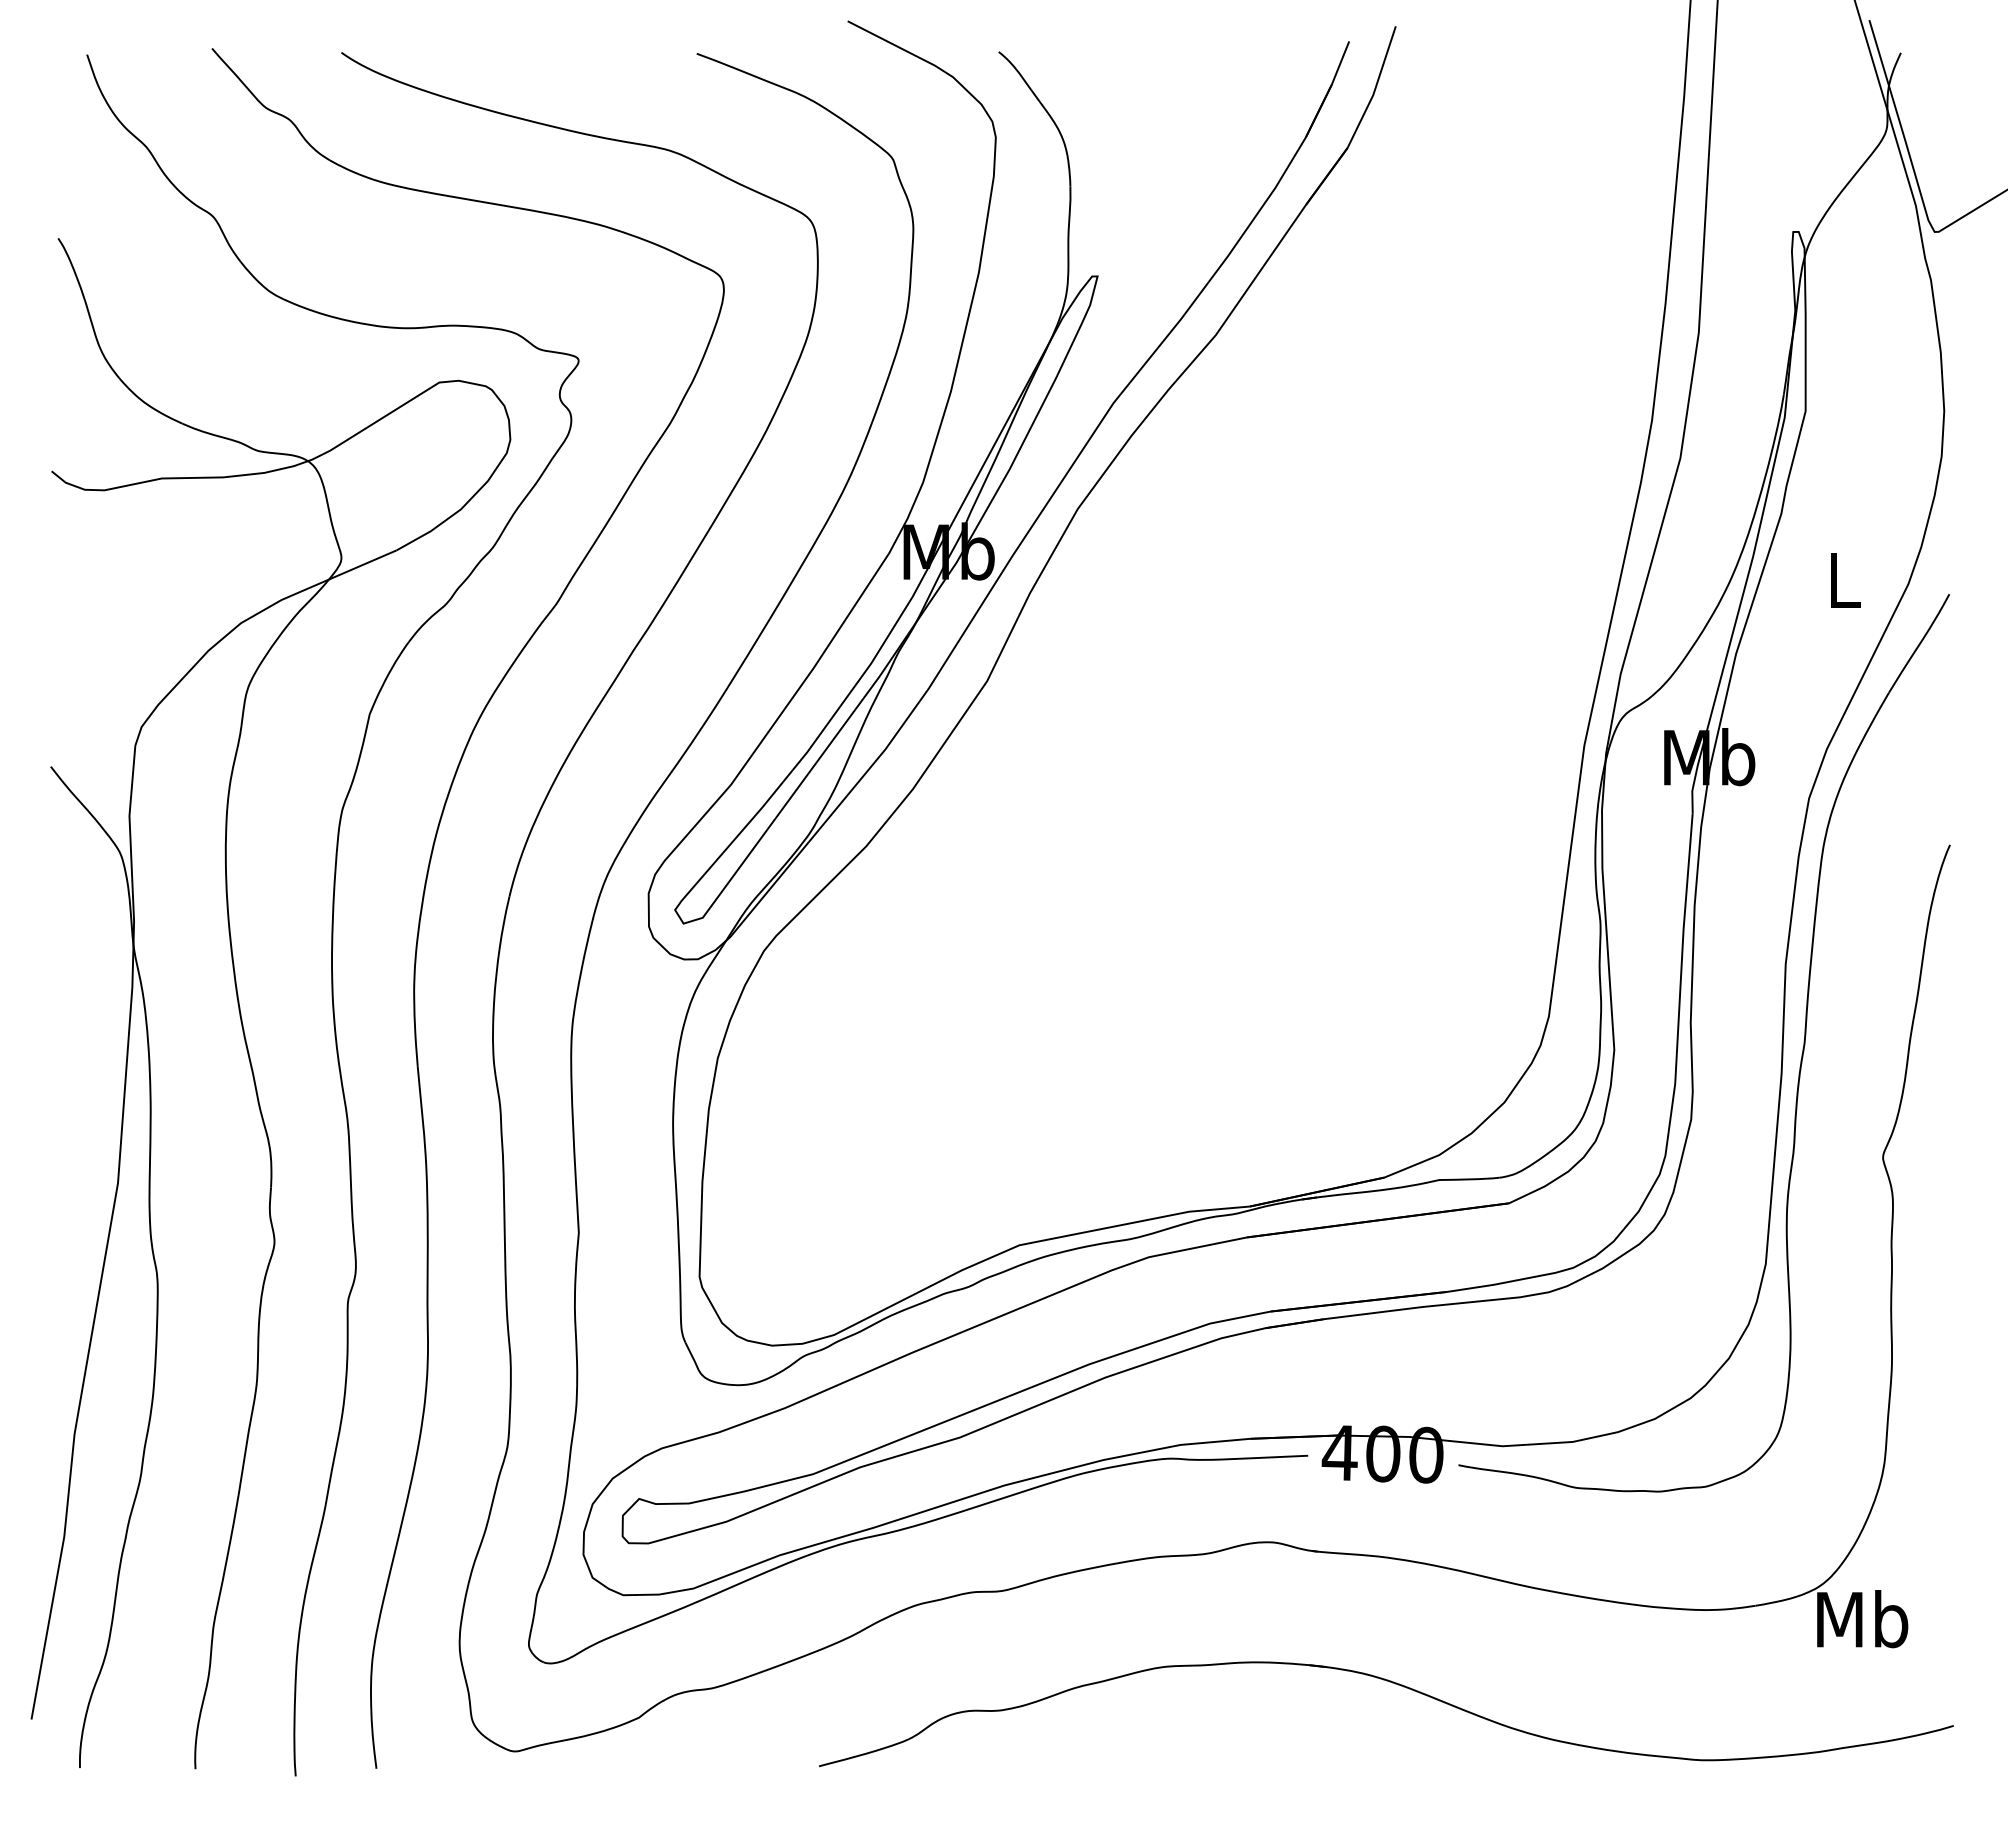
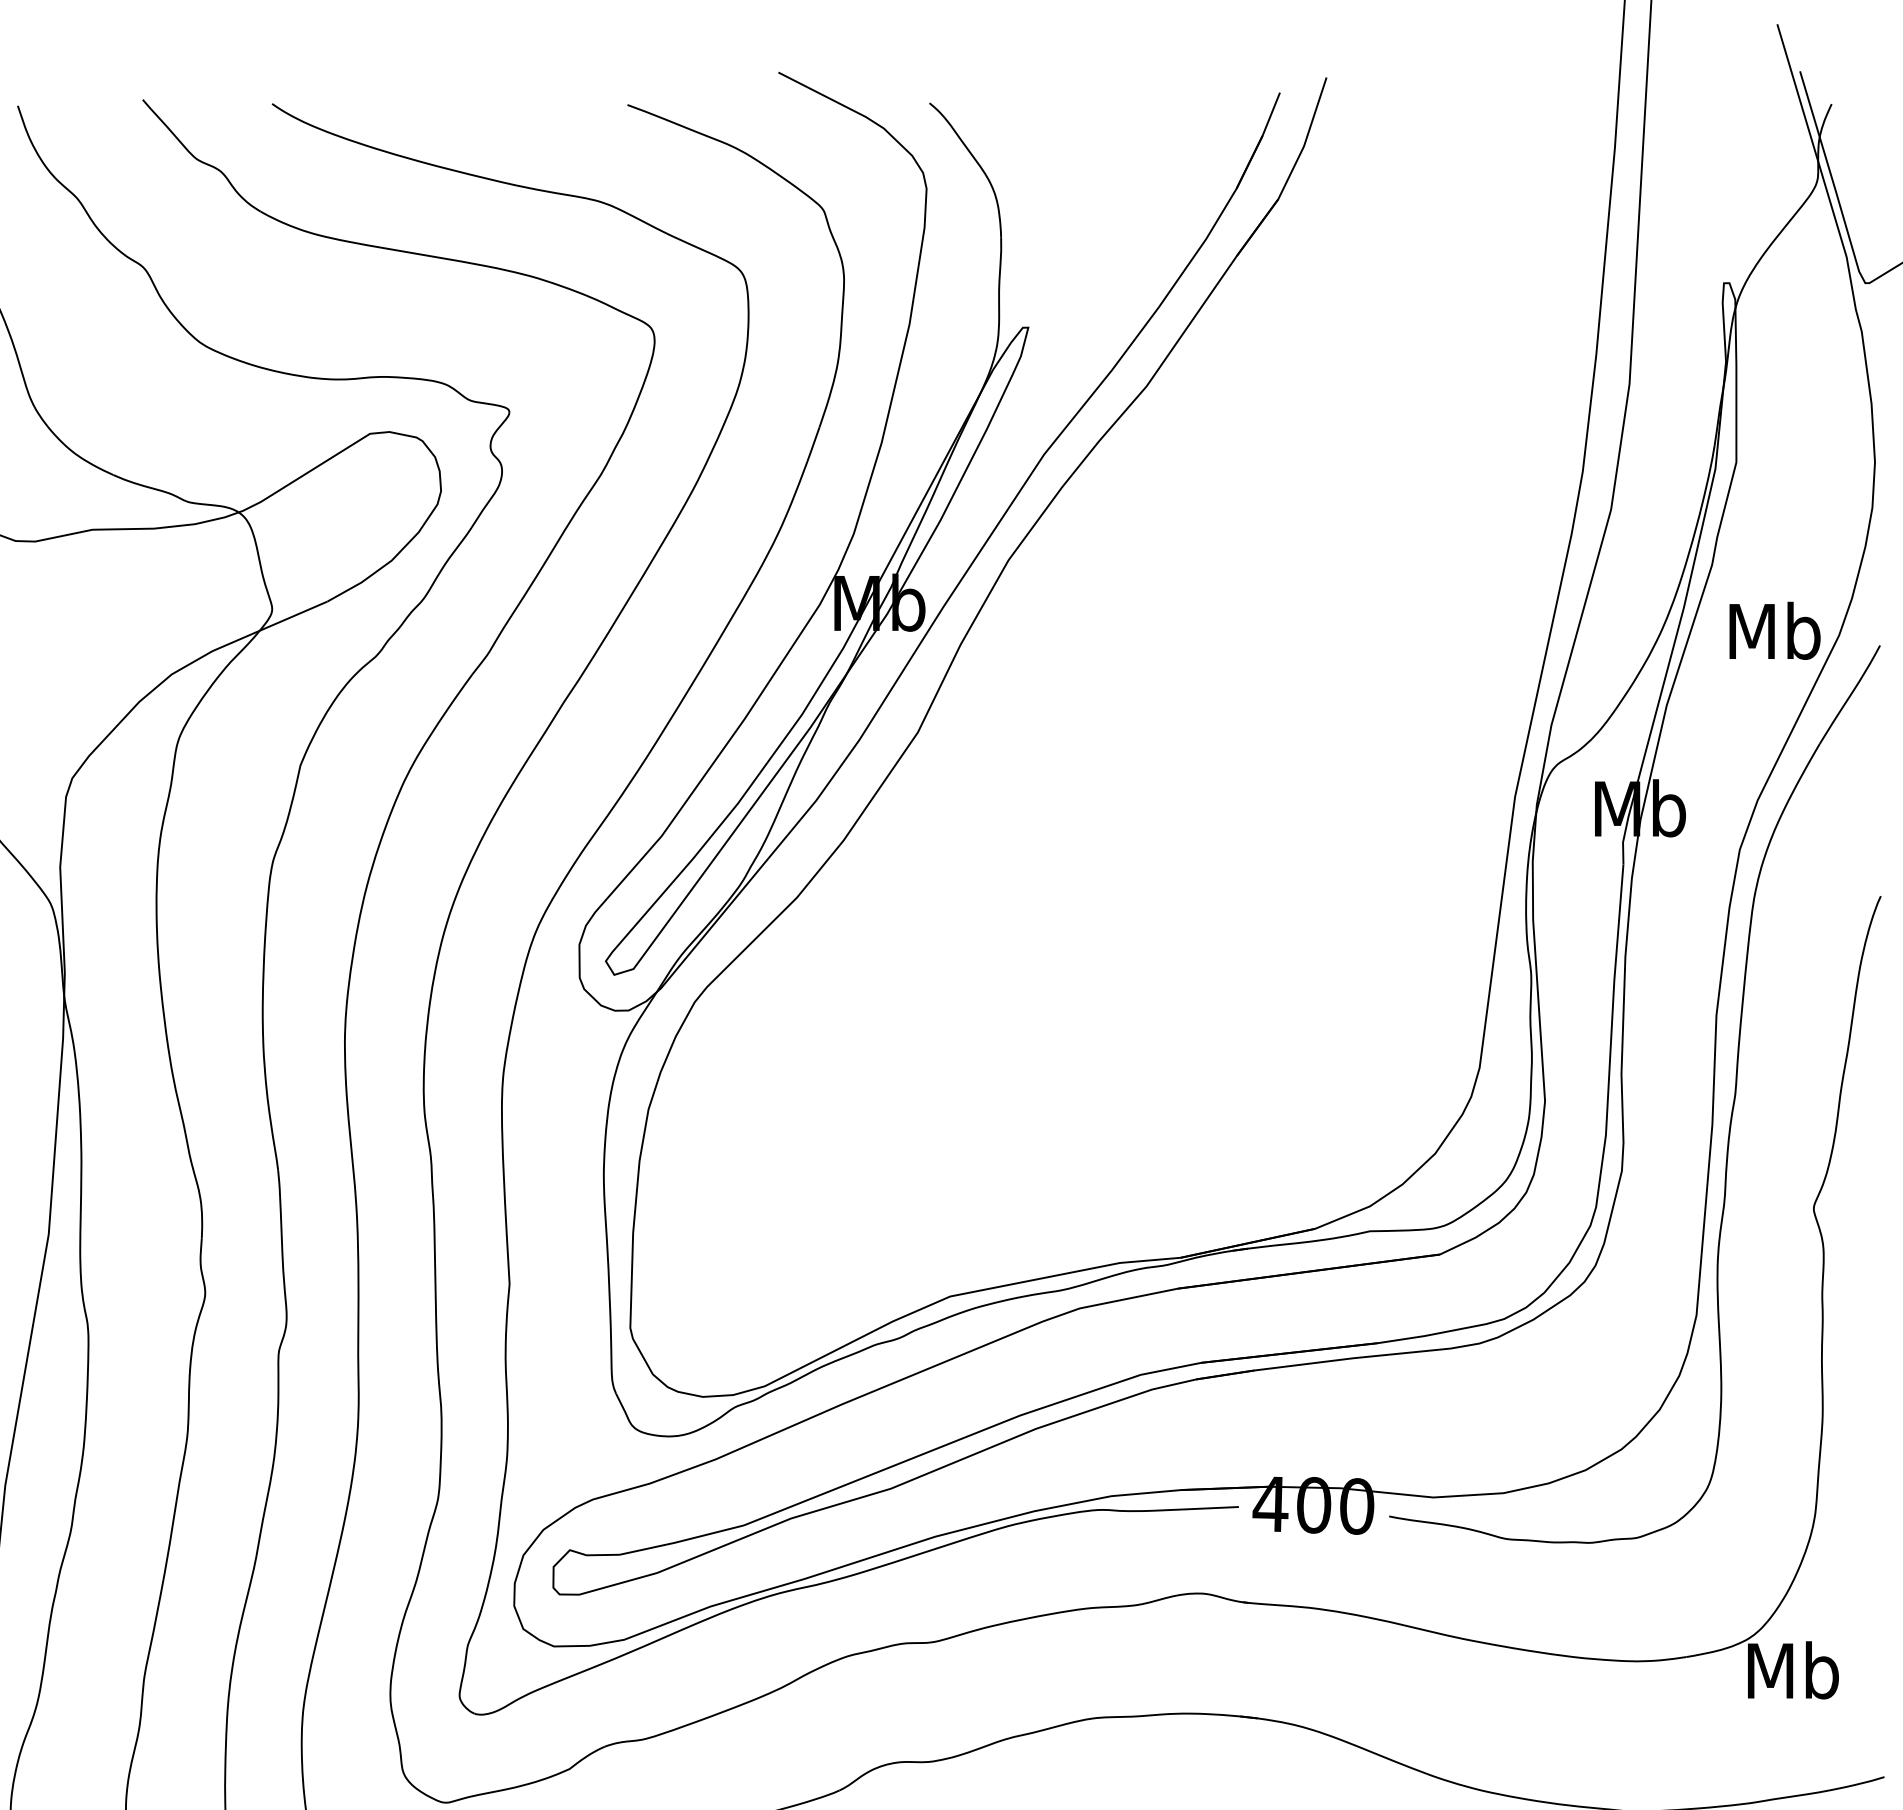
text: (1843, 579) -> (1774, 630), L -> Mb

